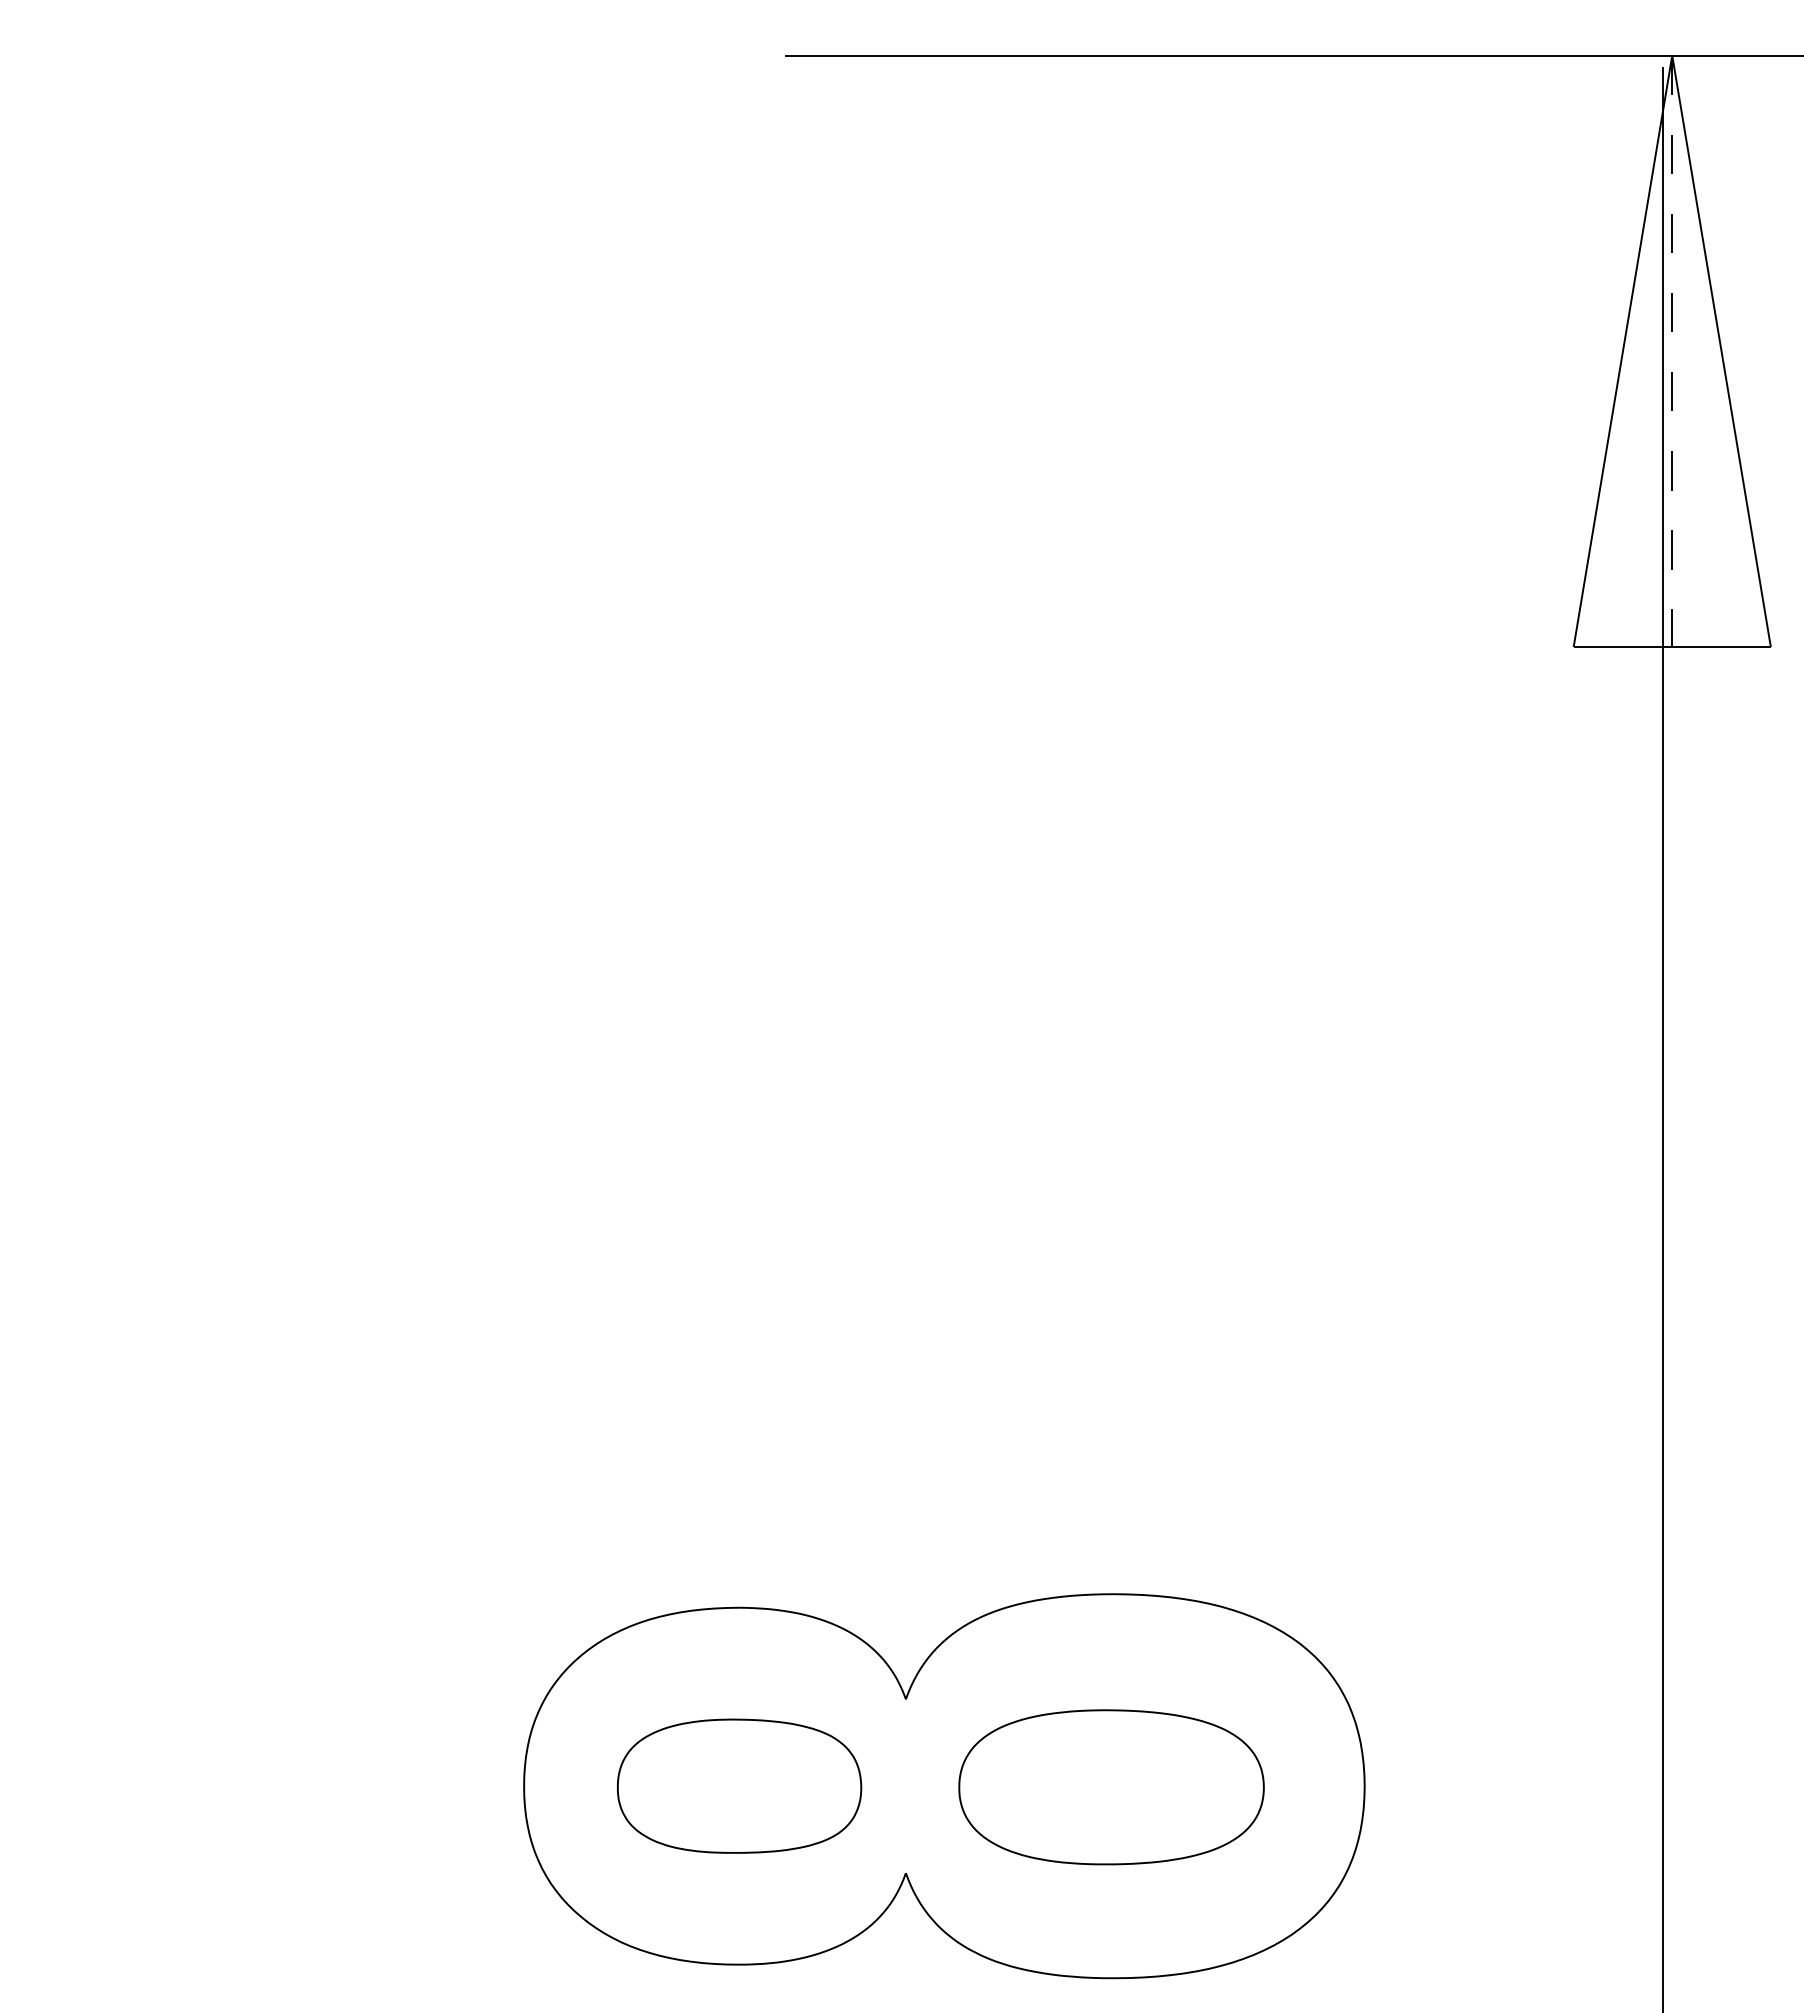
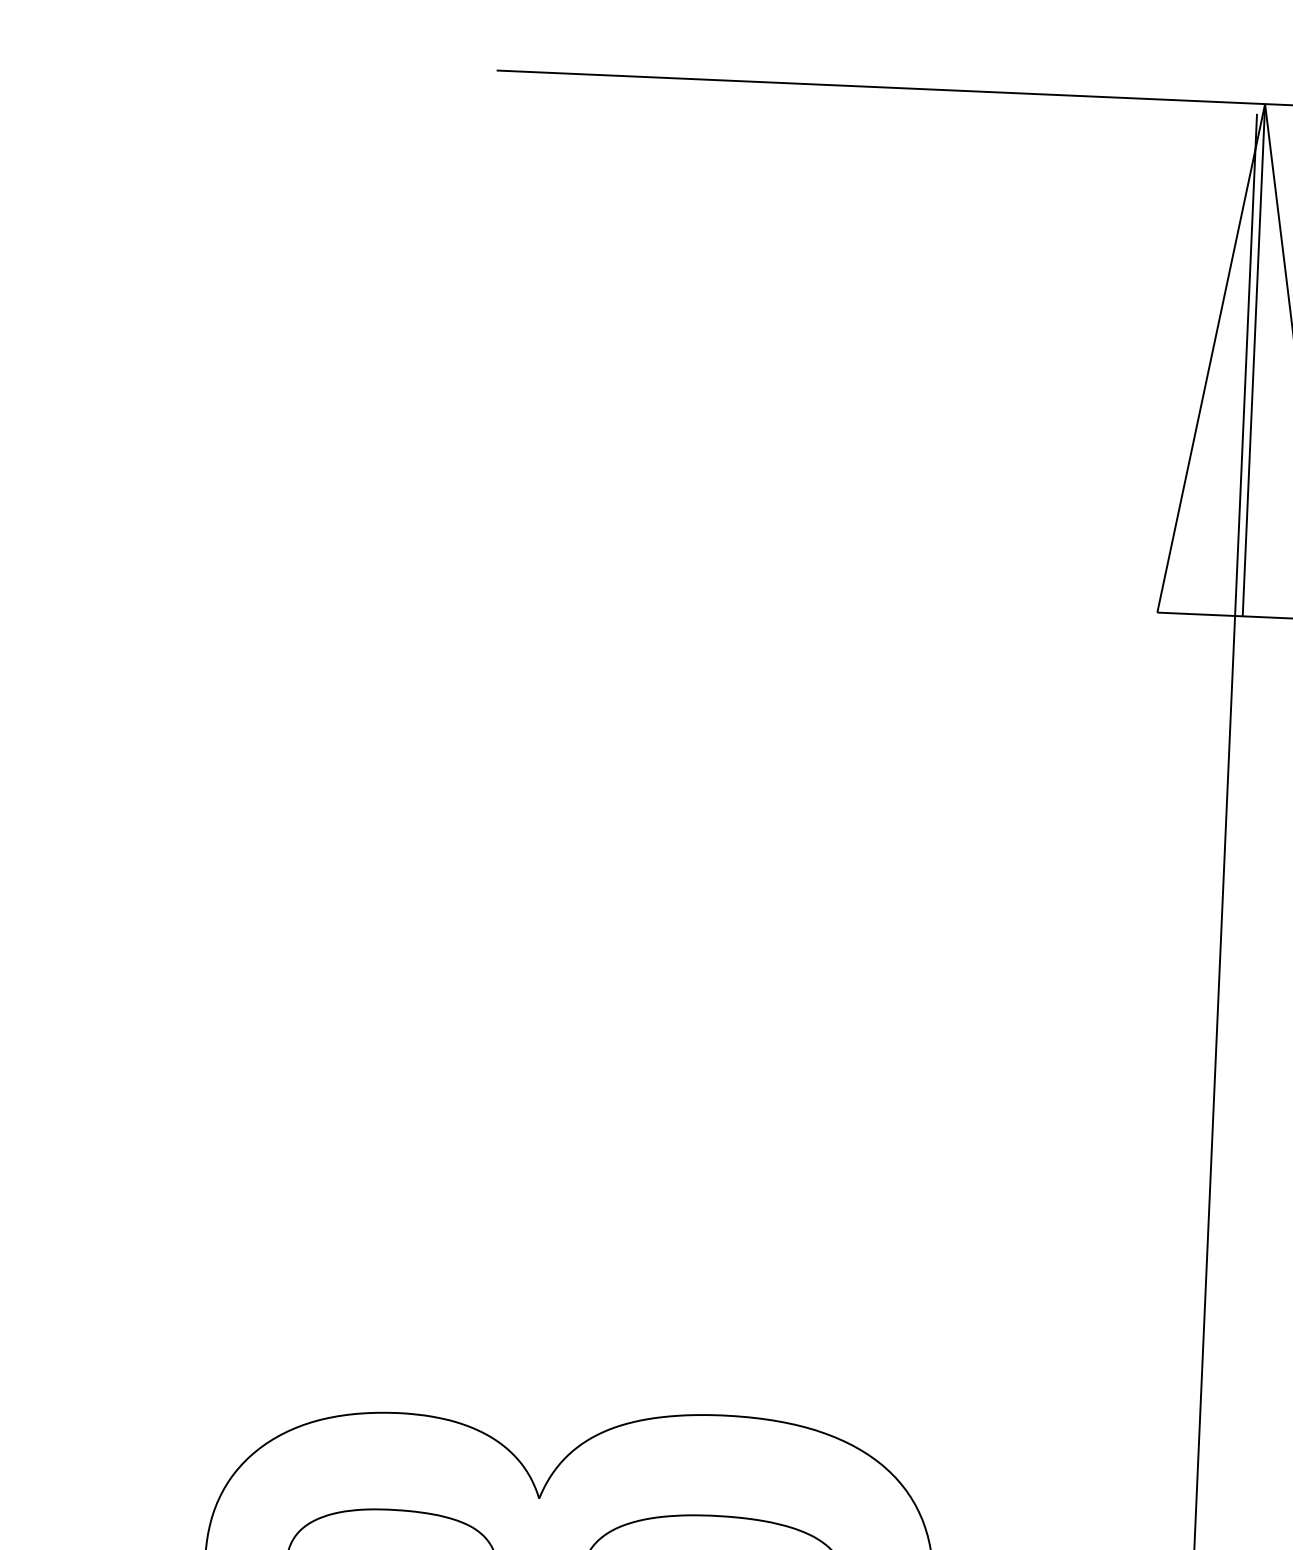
line: (1672, 351) -> (1254, 360), dashed -> solid

